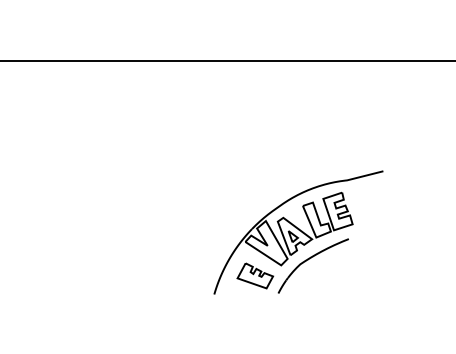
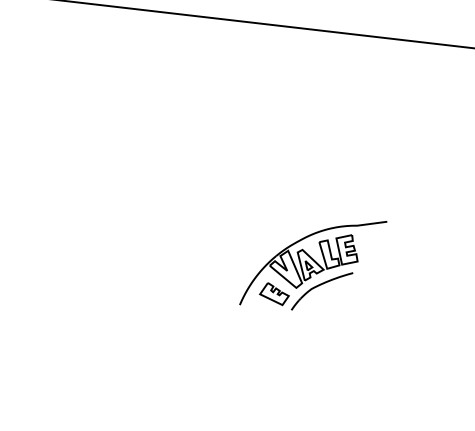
part: (298, 232) -> (313, 263), size x0.6

